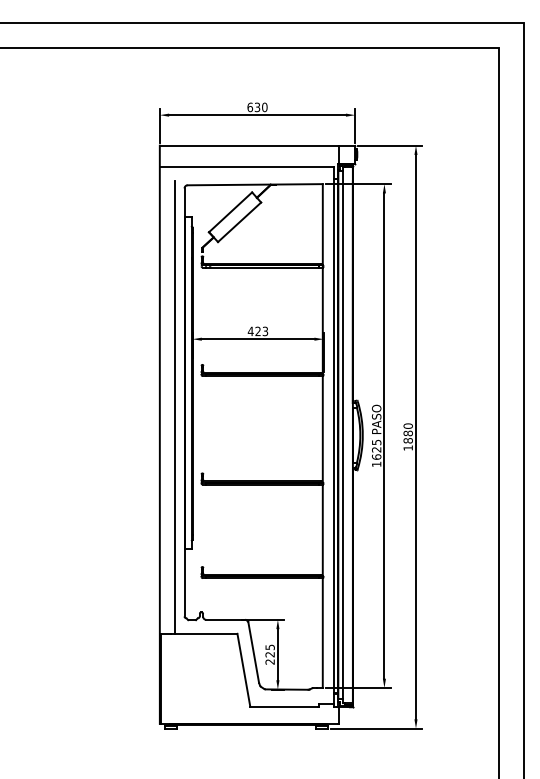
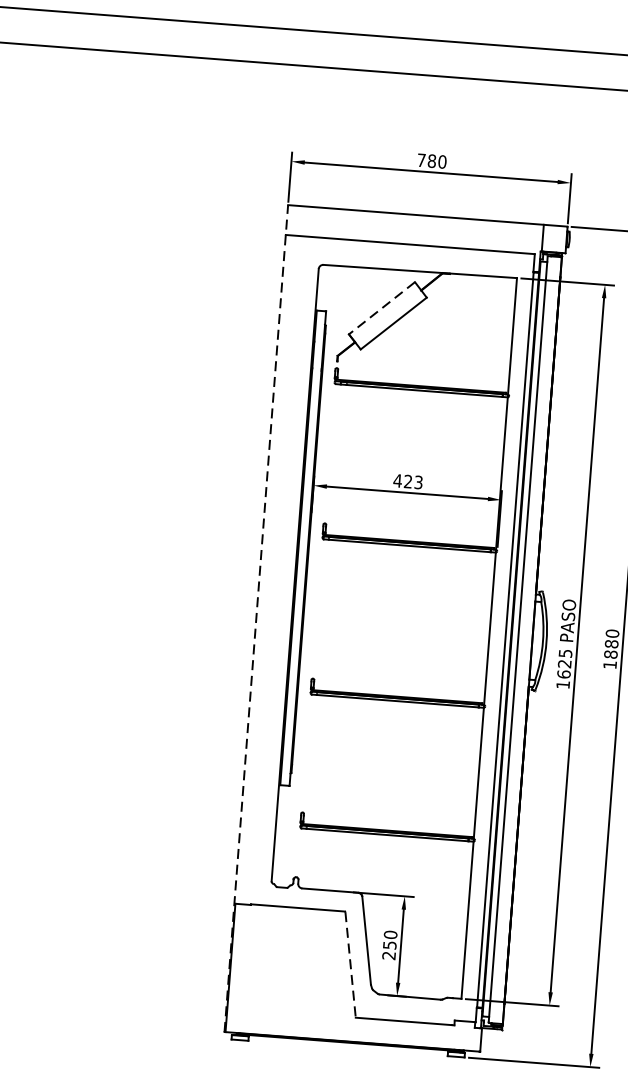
text: (253, 107) -> (426, 160), 630 -> 780
line: (230, 212) -> (381, 308), solid -> dashed
line: (174, 406) -> (280, 579), removed
line: (159, 434) -> (255, 618), solid -> dashed
text: (269, 650) -> (389, 939), 225 -> 250
line: (243, 670) -> (350, 965), solid -> dashed

